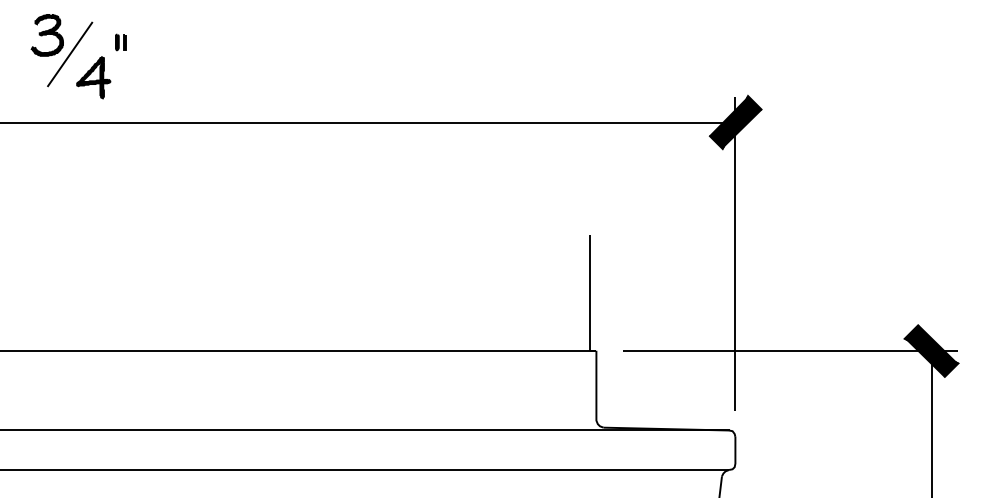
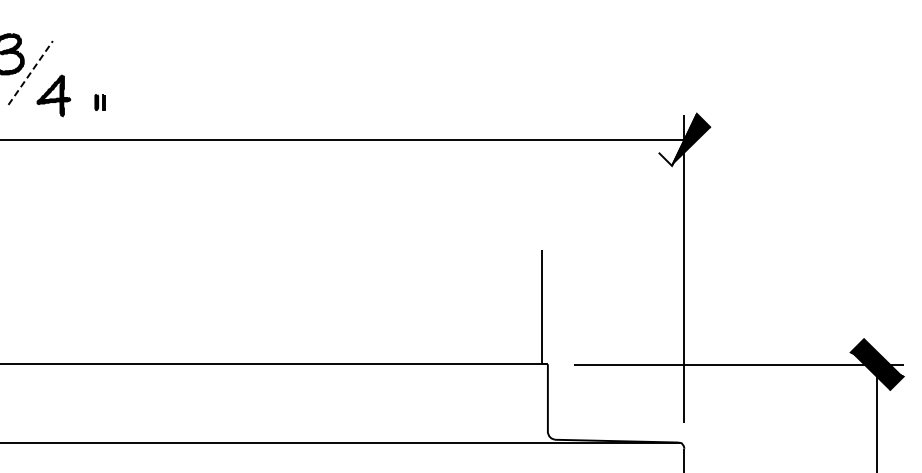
part: (120, 42) -> (99, 102), moved
line: (70, 54) -> (31, 73), solid -> dashed
fill: (728, 122) -> (677, 139), removed

